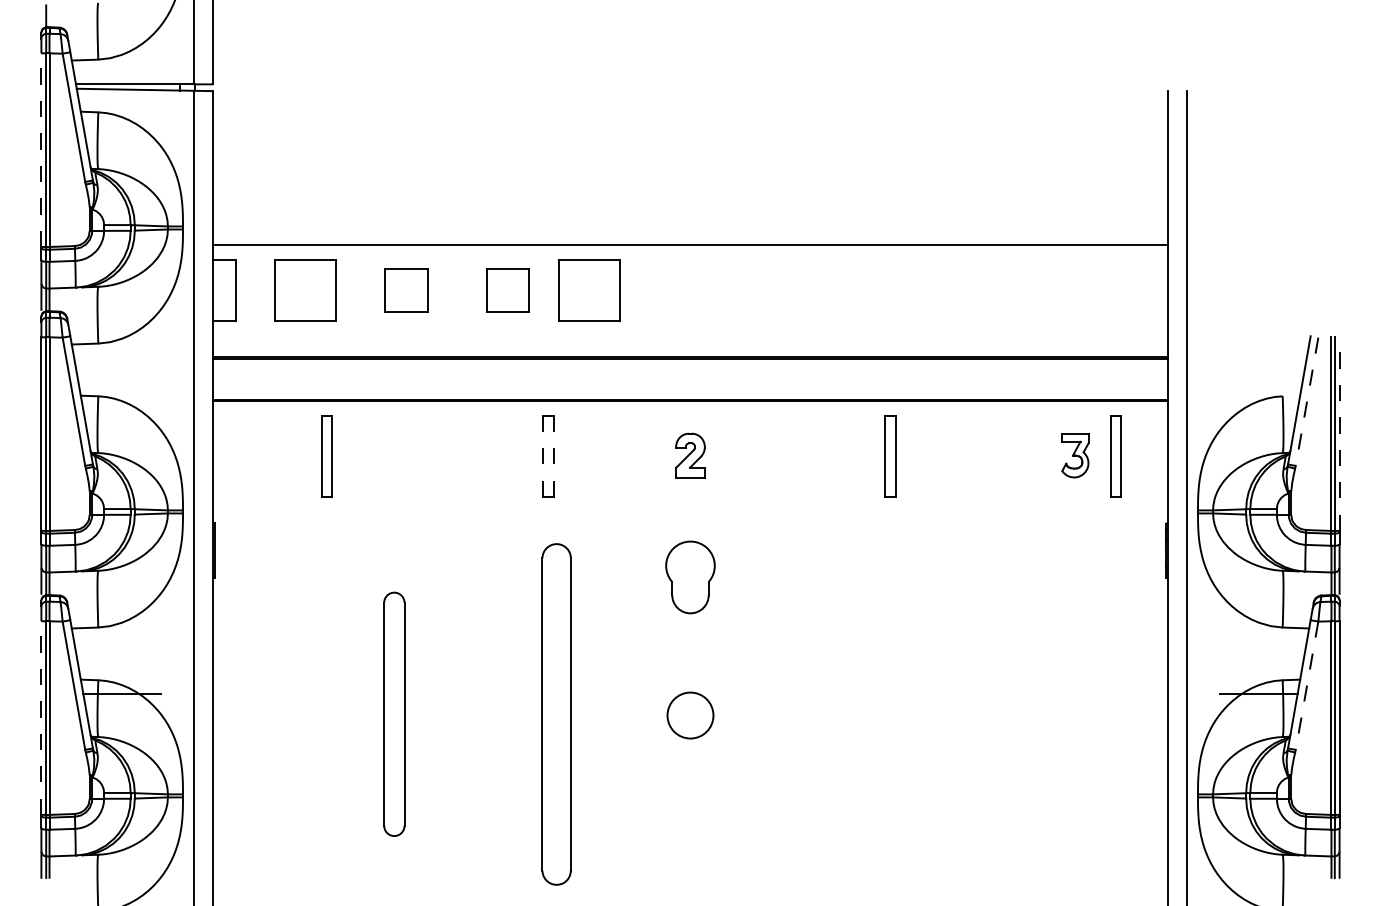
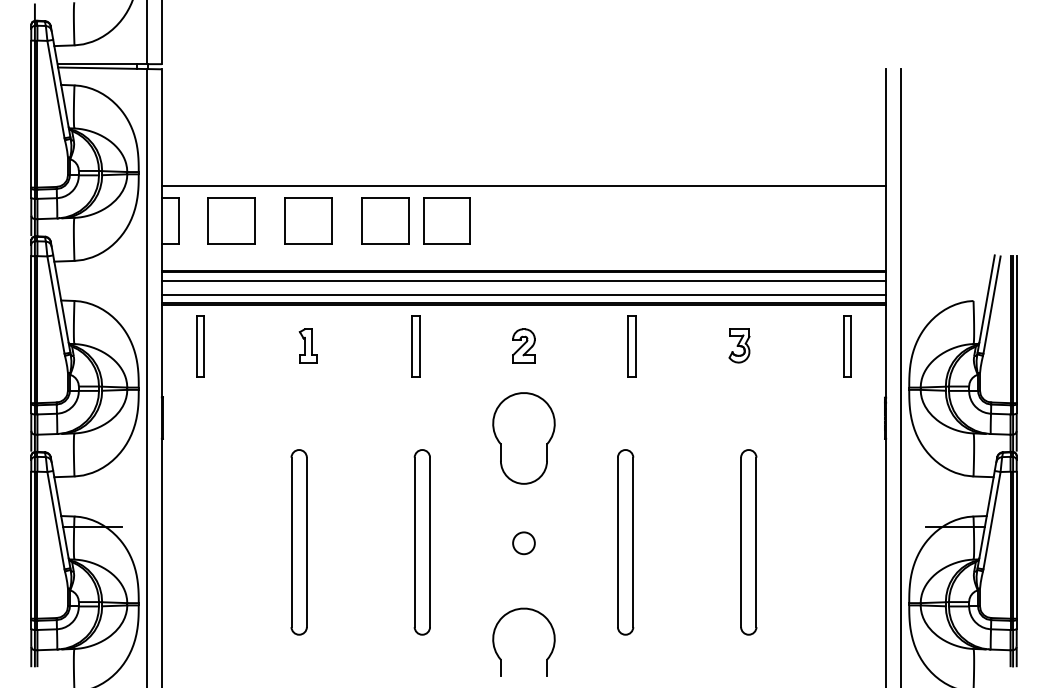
line: (41, 150) -> (31, 114), dashed -> solid
part: (406, 290) -> (308, 220), size x1.43
part: (507, 290) -> (385, 220), size x1.43
line: (690, 369) -> (524, 280), added
line: (690, 388) -> (524, 295), added
line: (1306, 402) -> (991, 305), dashed -> solid
line: (1339, 434) -> (1016, 329), dashed -> solid
part: (406, 455) -> (308, 345), added
part: (1075, 455) -> (739, 345), moved
part: (326, 456) -> (200, 346), moved
line: (543, 456) -> (412, 346), dashed -> solid
line: (553, 456) -> (420, 346), dashed -> solid
part: (890, 456) -> (631, 346), moved
part: (690, 577) -> (524, 438), size x1.67
line: (1306, 686) -> (991, 521), dashed -> solid
part: (556, 713) -> (422, 541), size x0.71
part: (824, 713) -> (625, 541), added
part: (986, 713) -> (748, 541), added
circle: (690, 715) -> (524, 543), size x0.62
line: (41, 718) -> (31, 545), dashed -> solid
part: (660, 867) -> (501, 658), added

